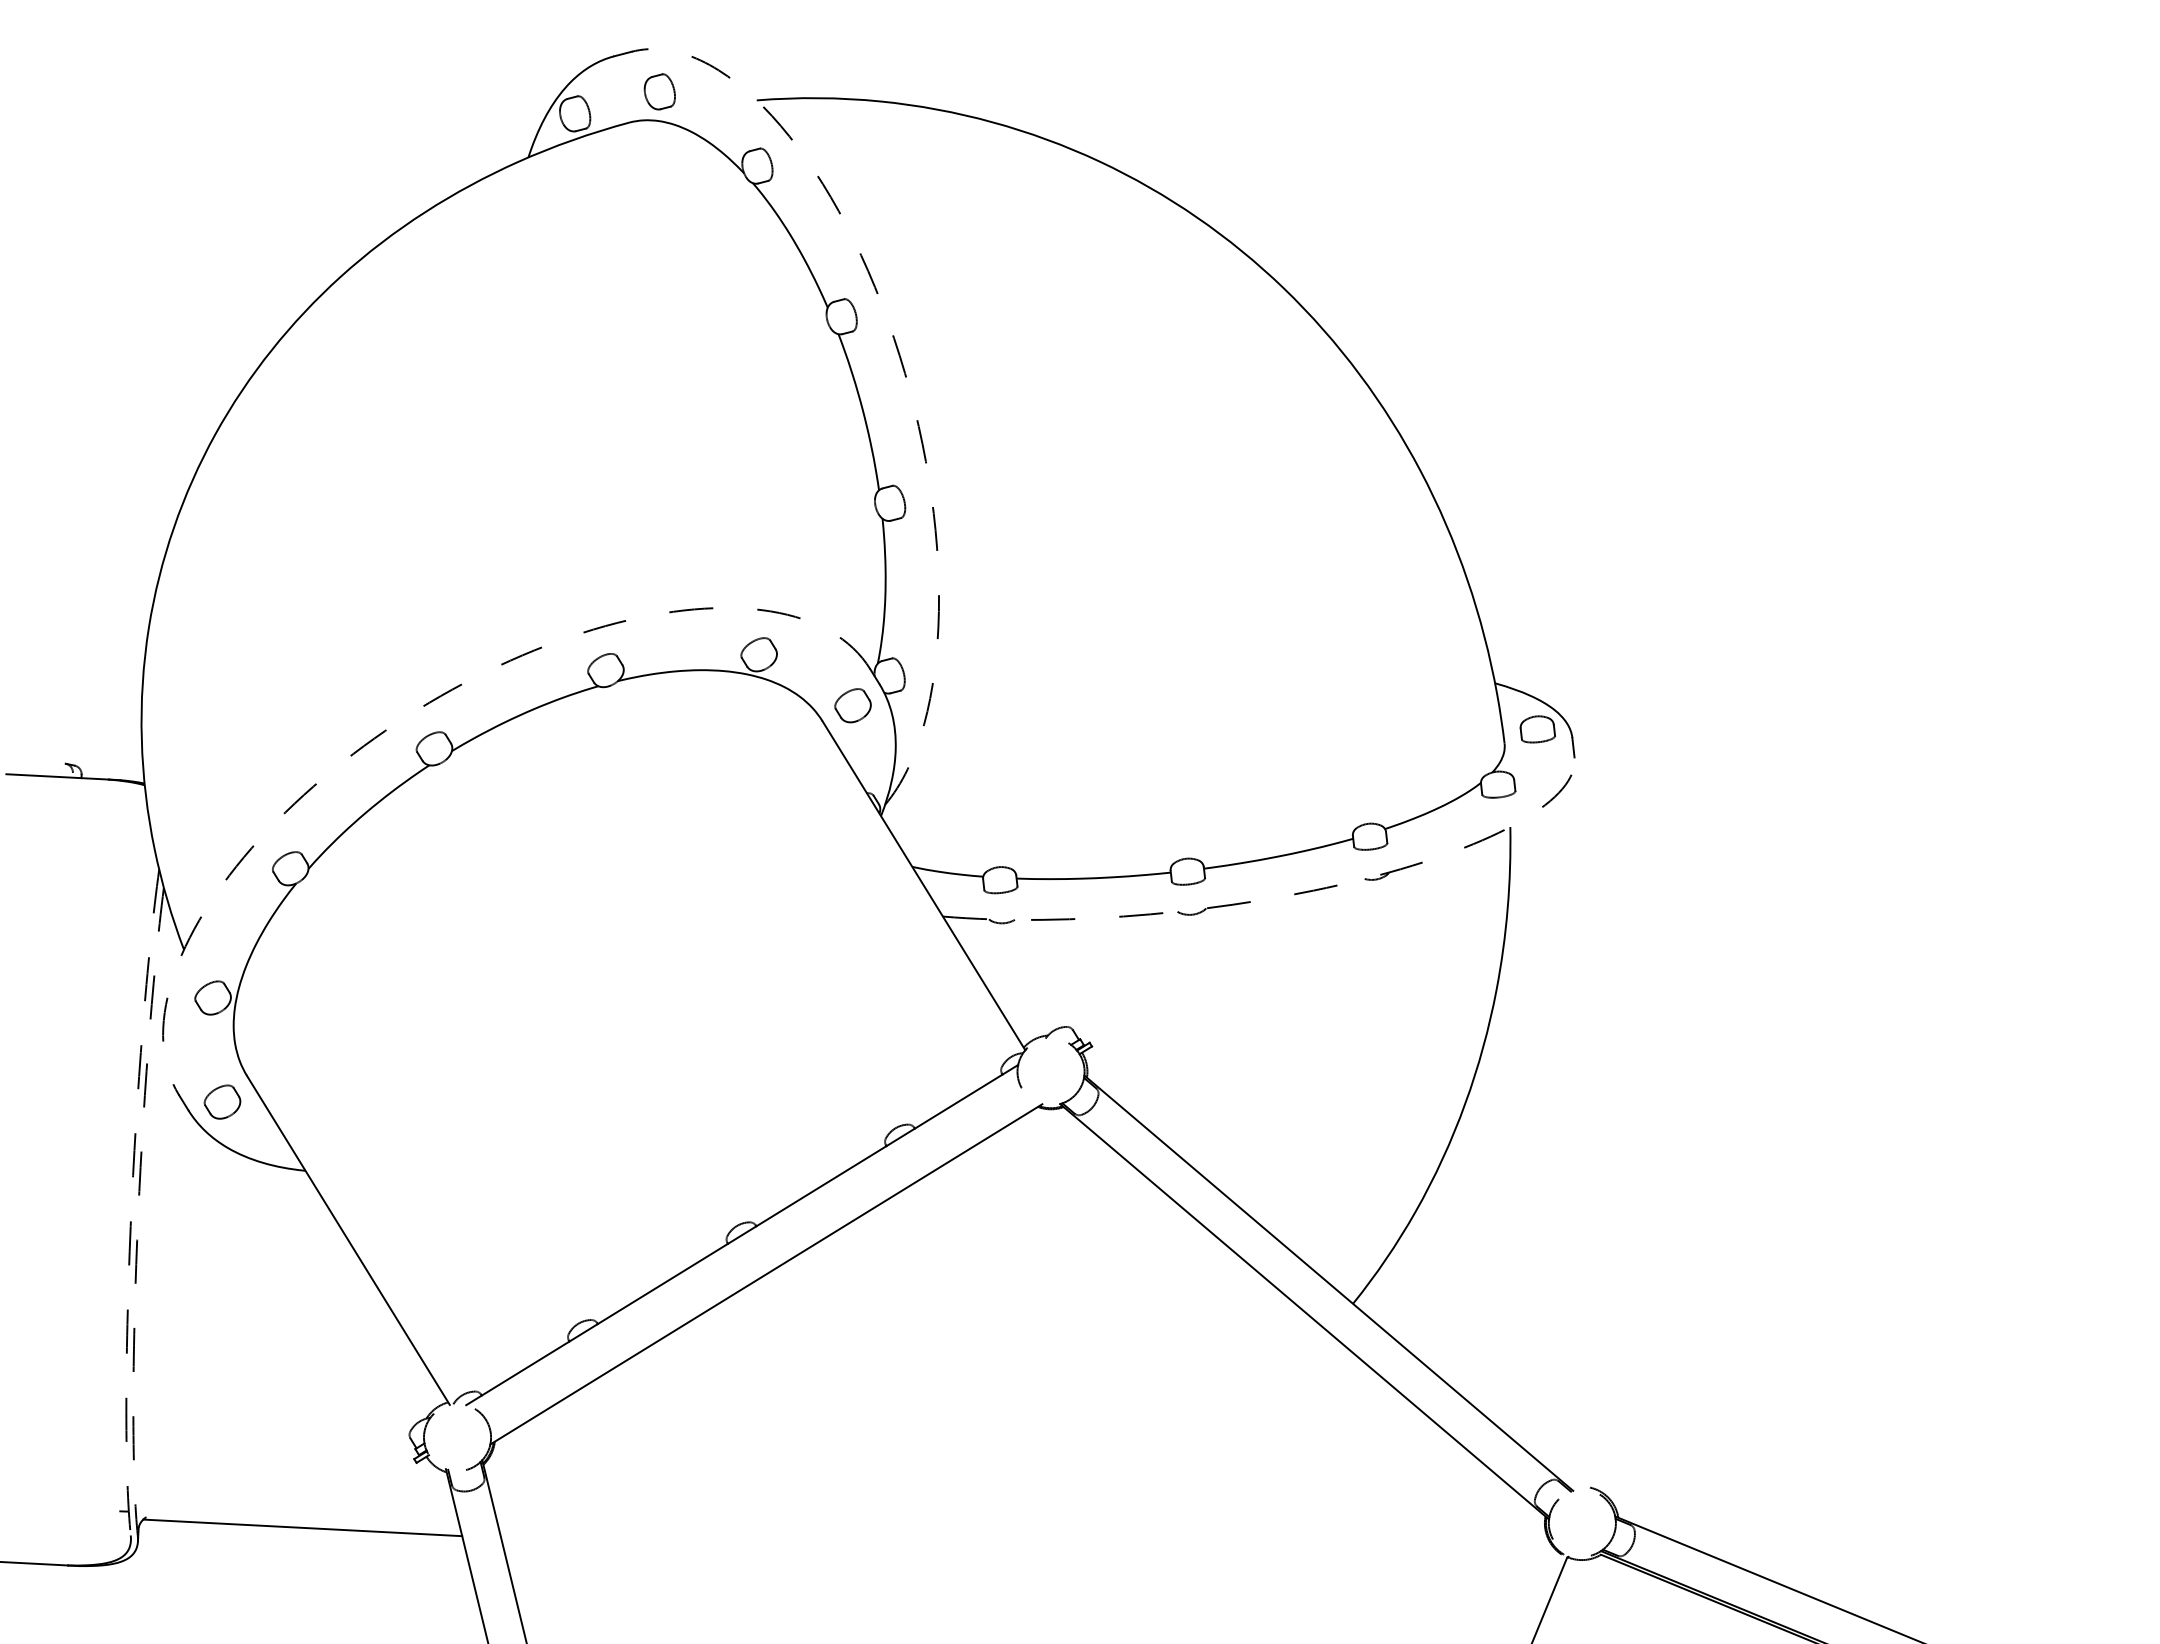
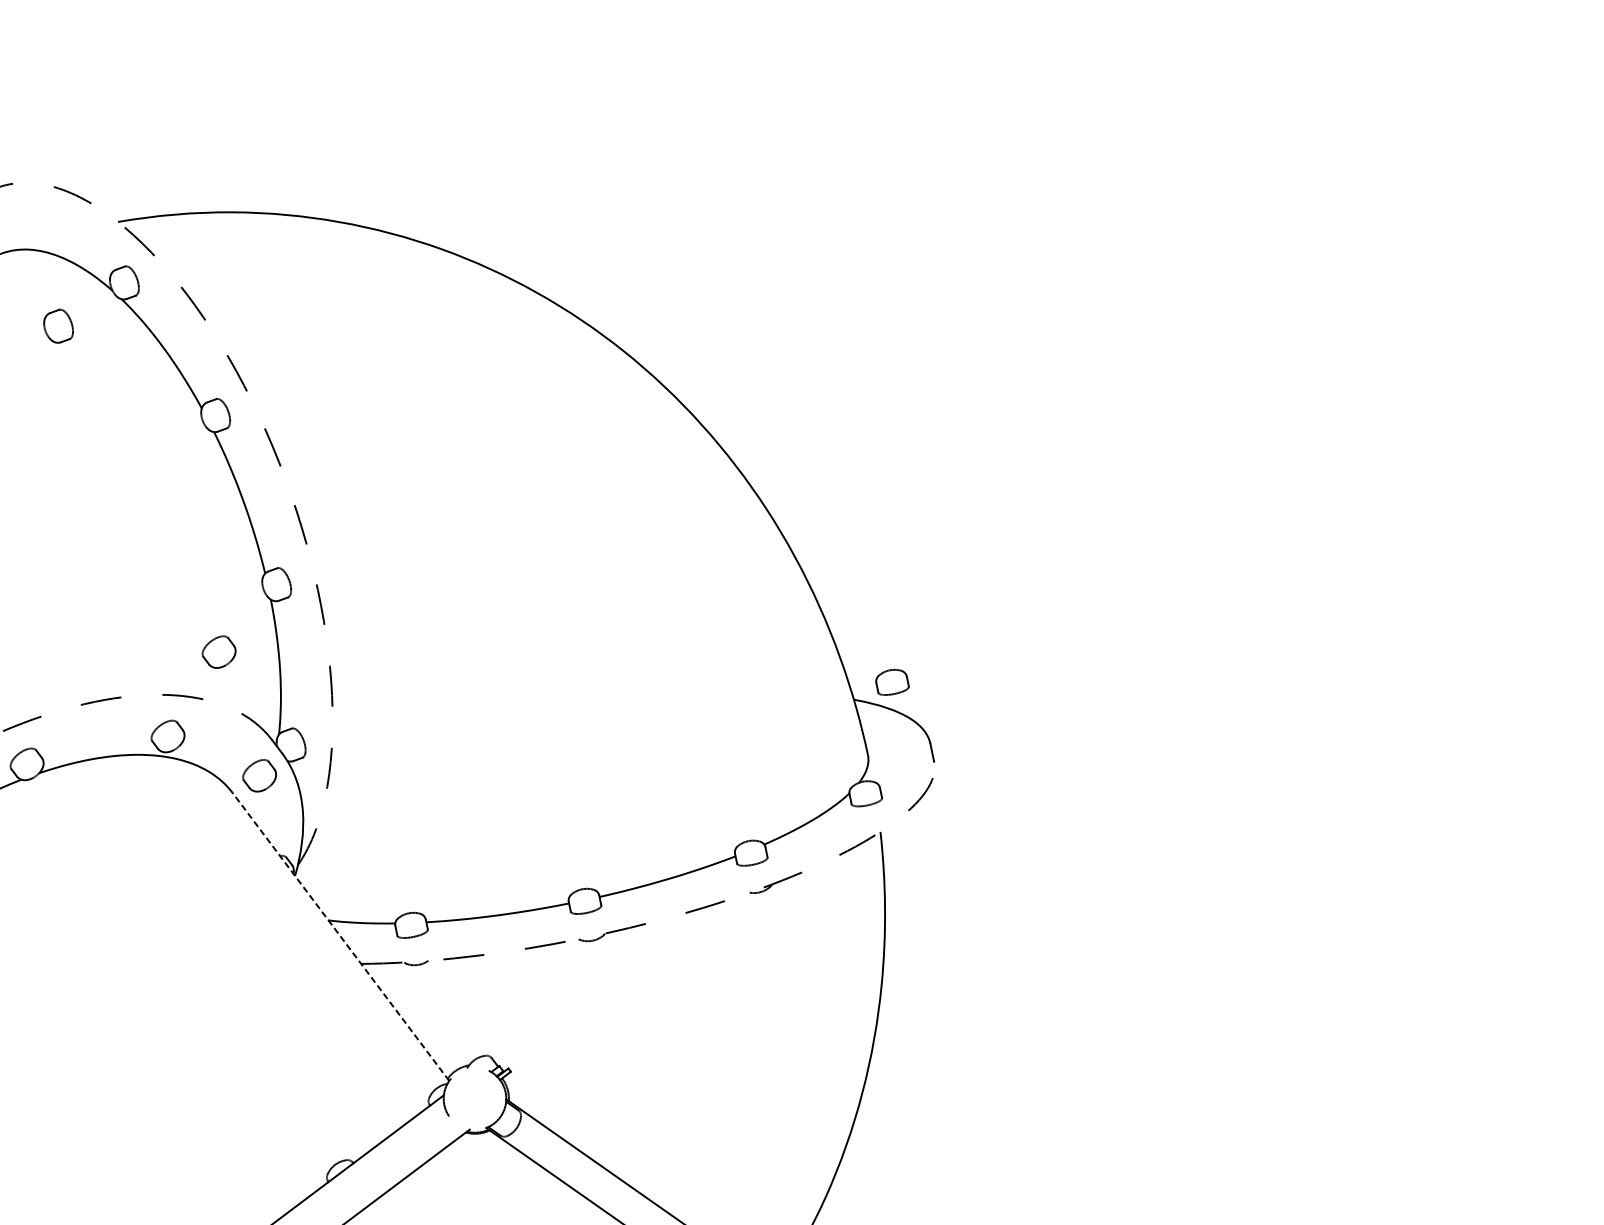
part: (659, 91) -> (58, 325), moved
part: (821, 569) -> (218, 652), added
part: (1537, 729) -> (892, 682), moved
line: (923, 885) -> (340, 936), solid -> dashed

